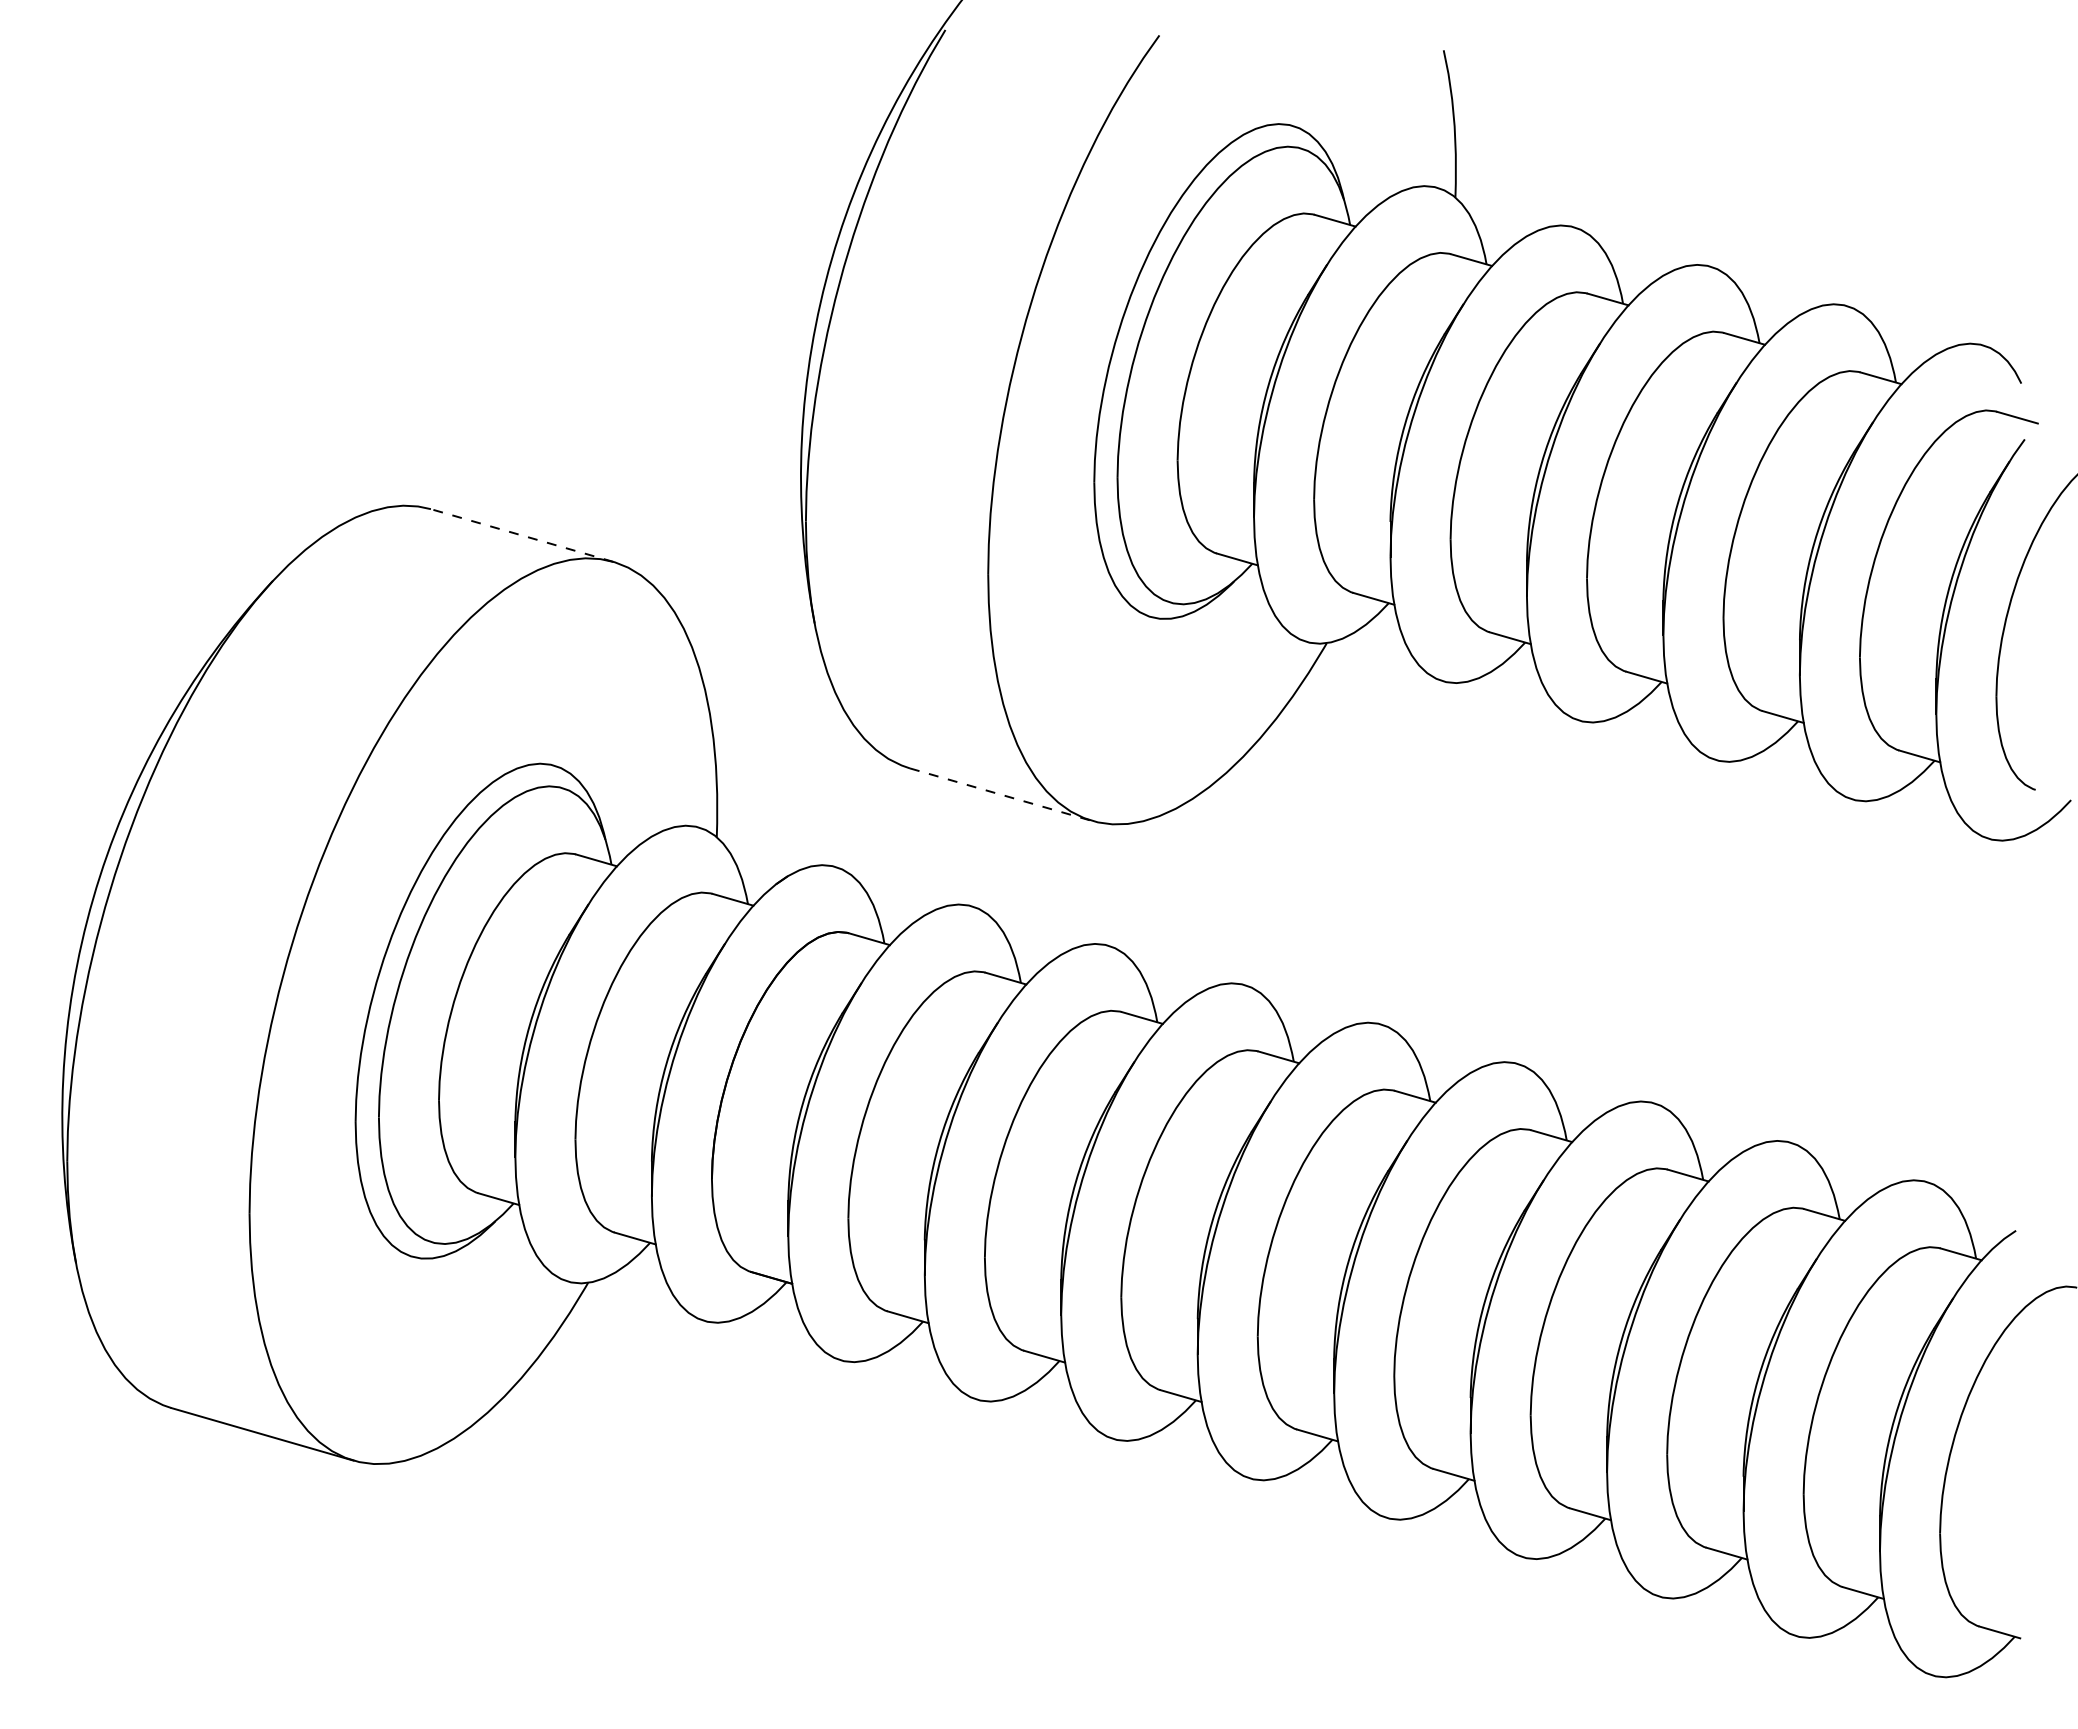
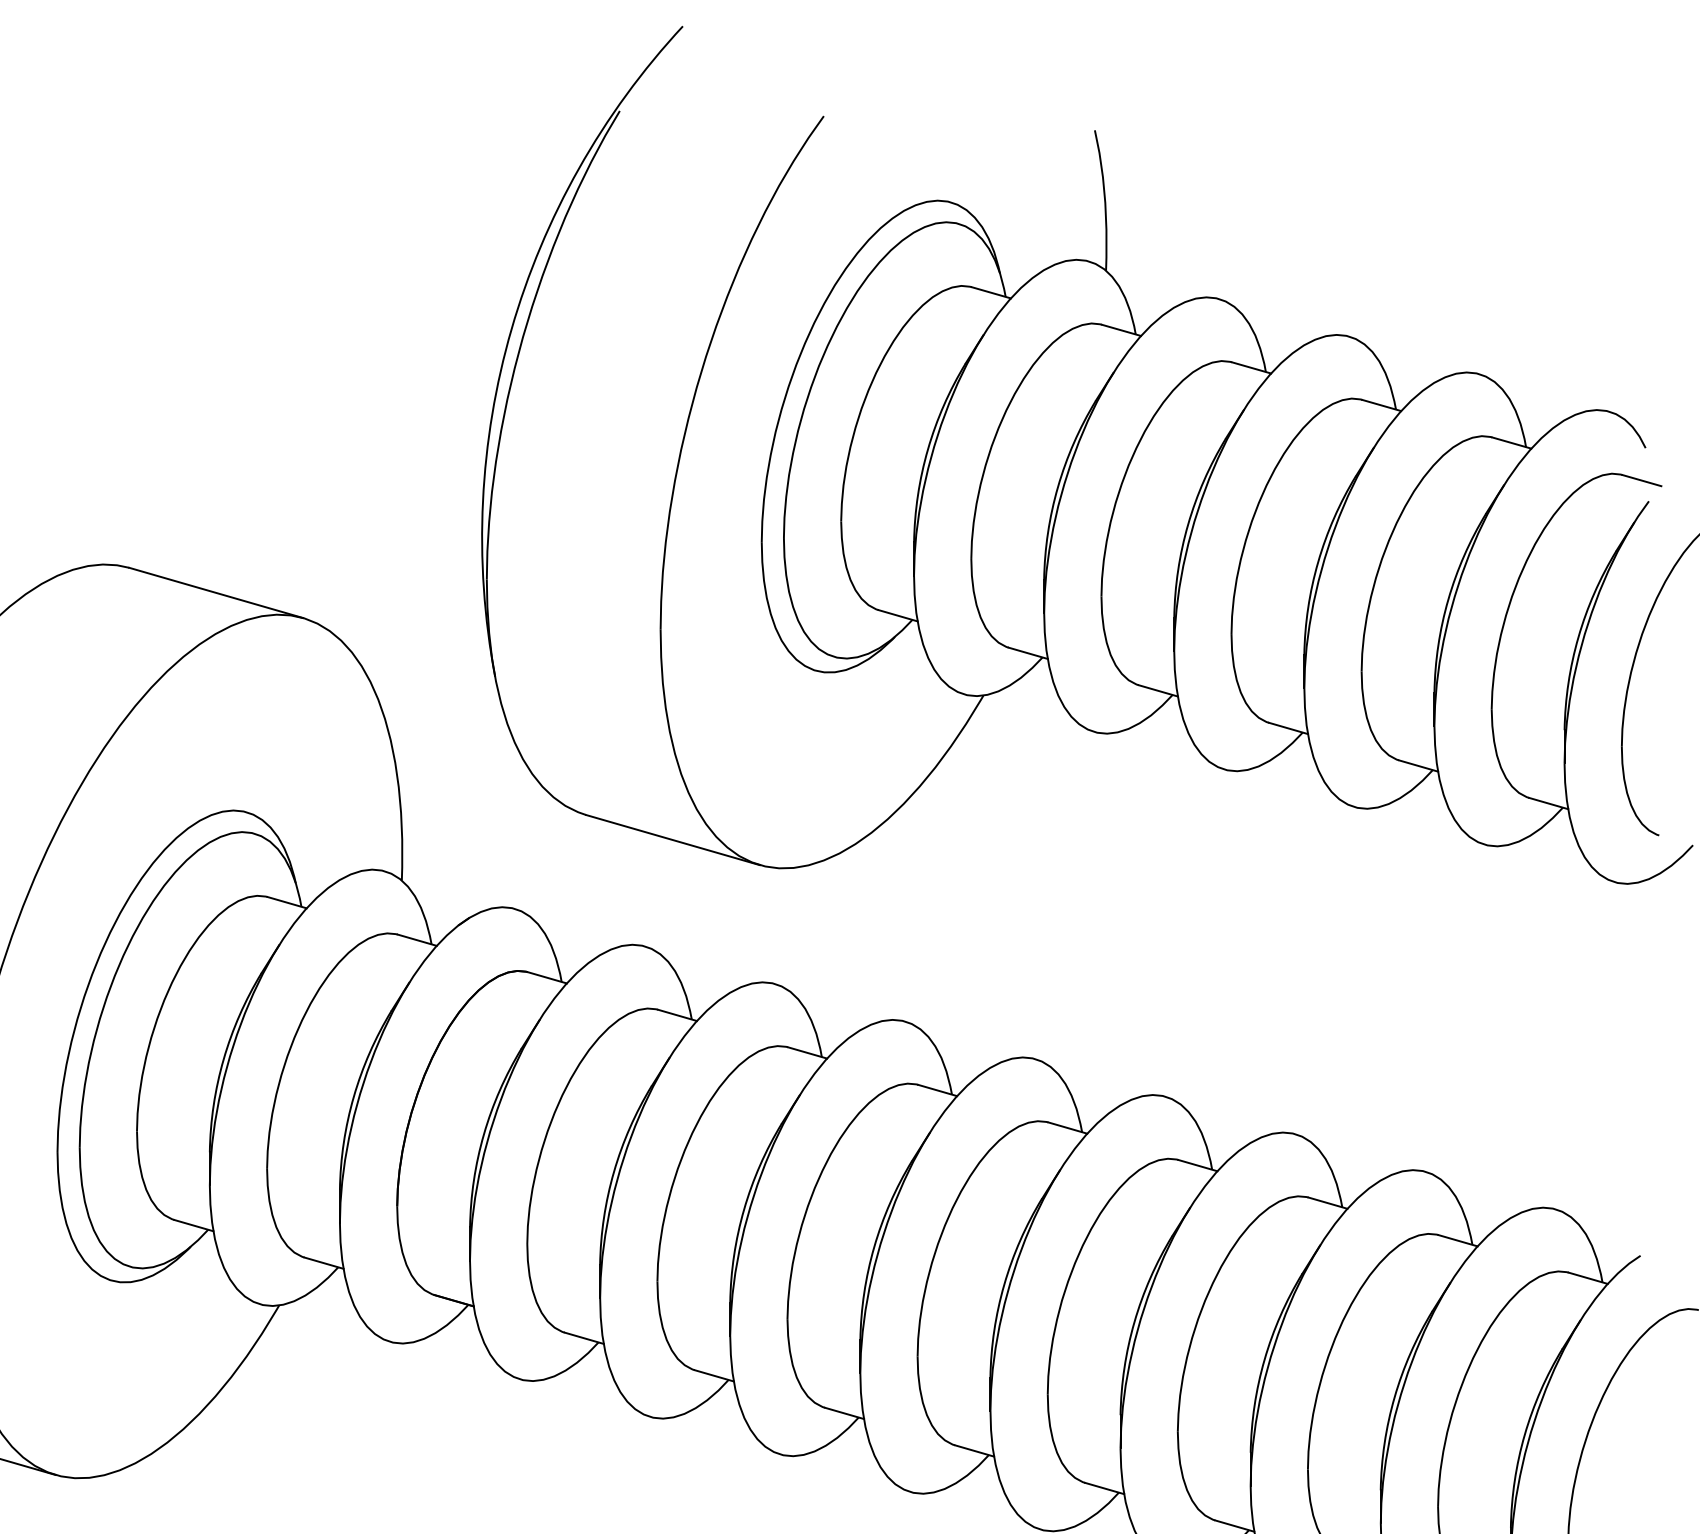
line: (522, 535) -> (216, 592), dashed -> solid
line: (1001, 794) -> (673, 839), dashed -> solid

